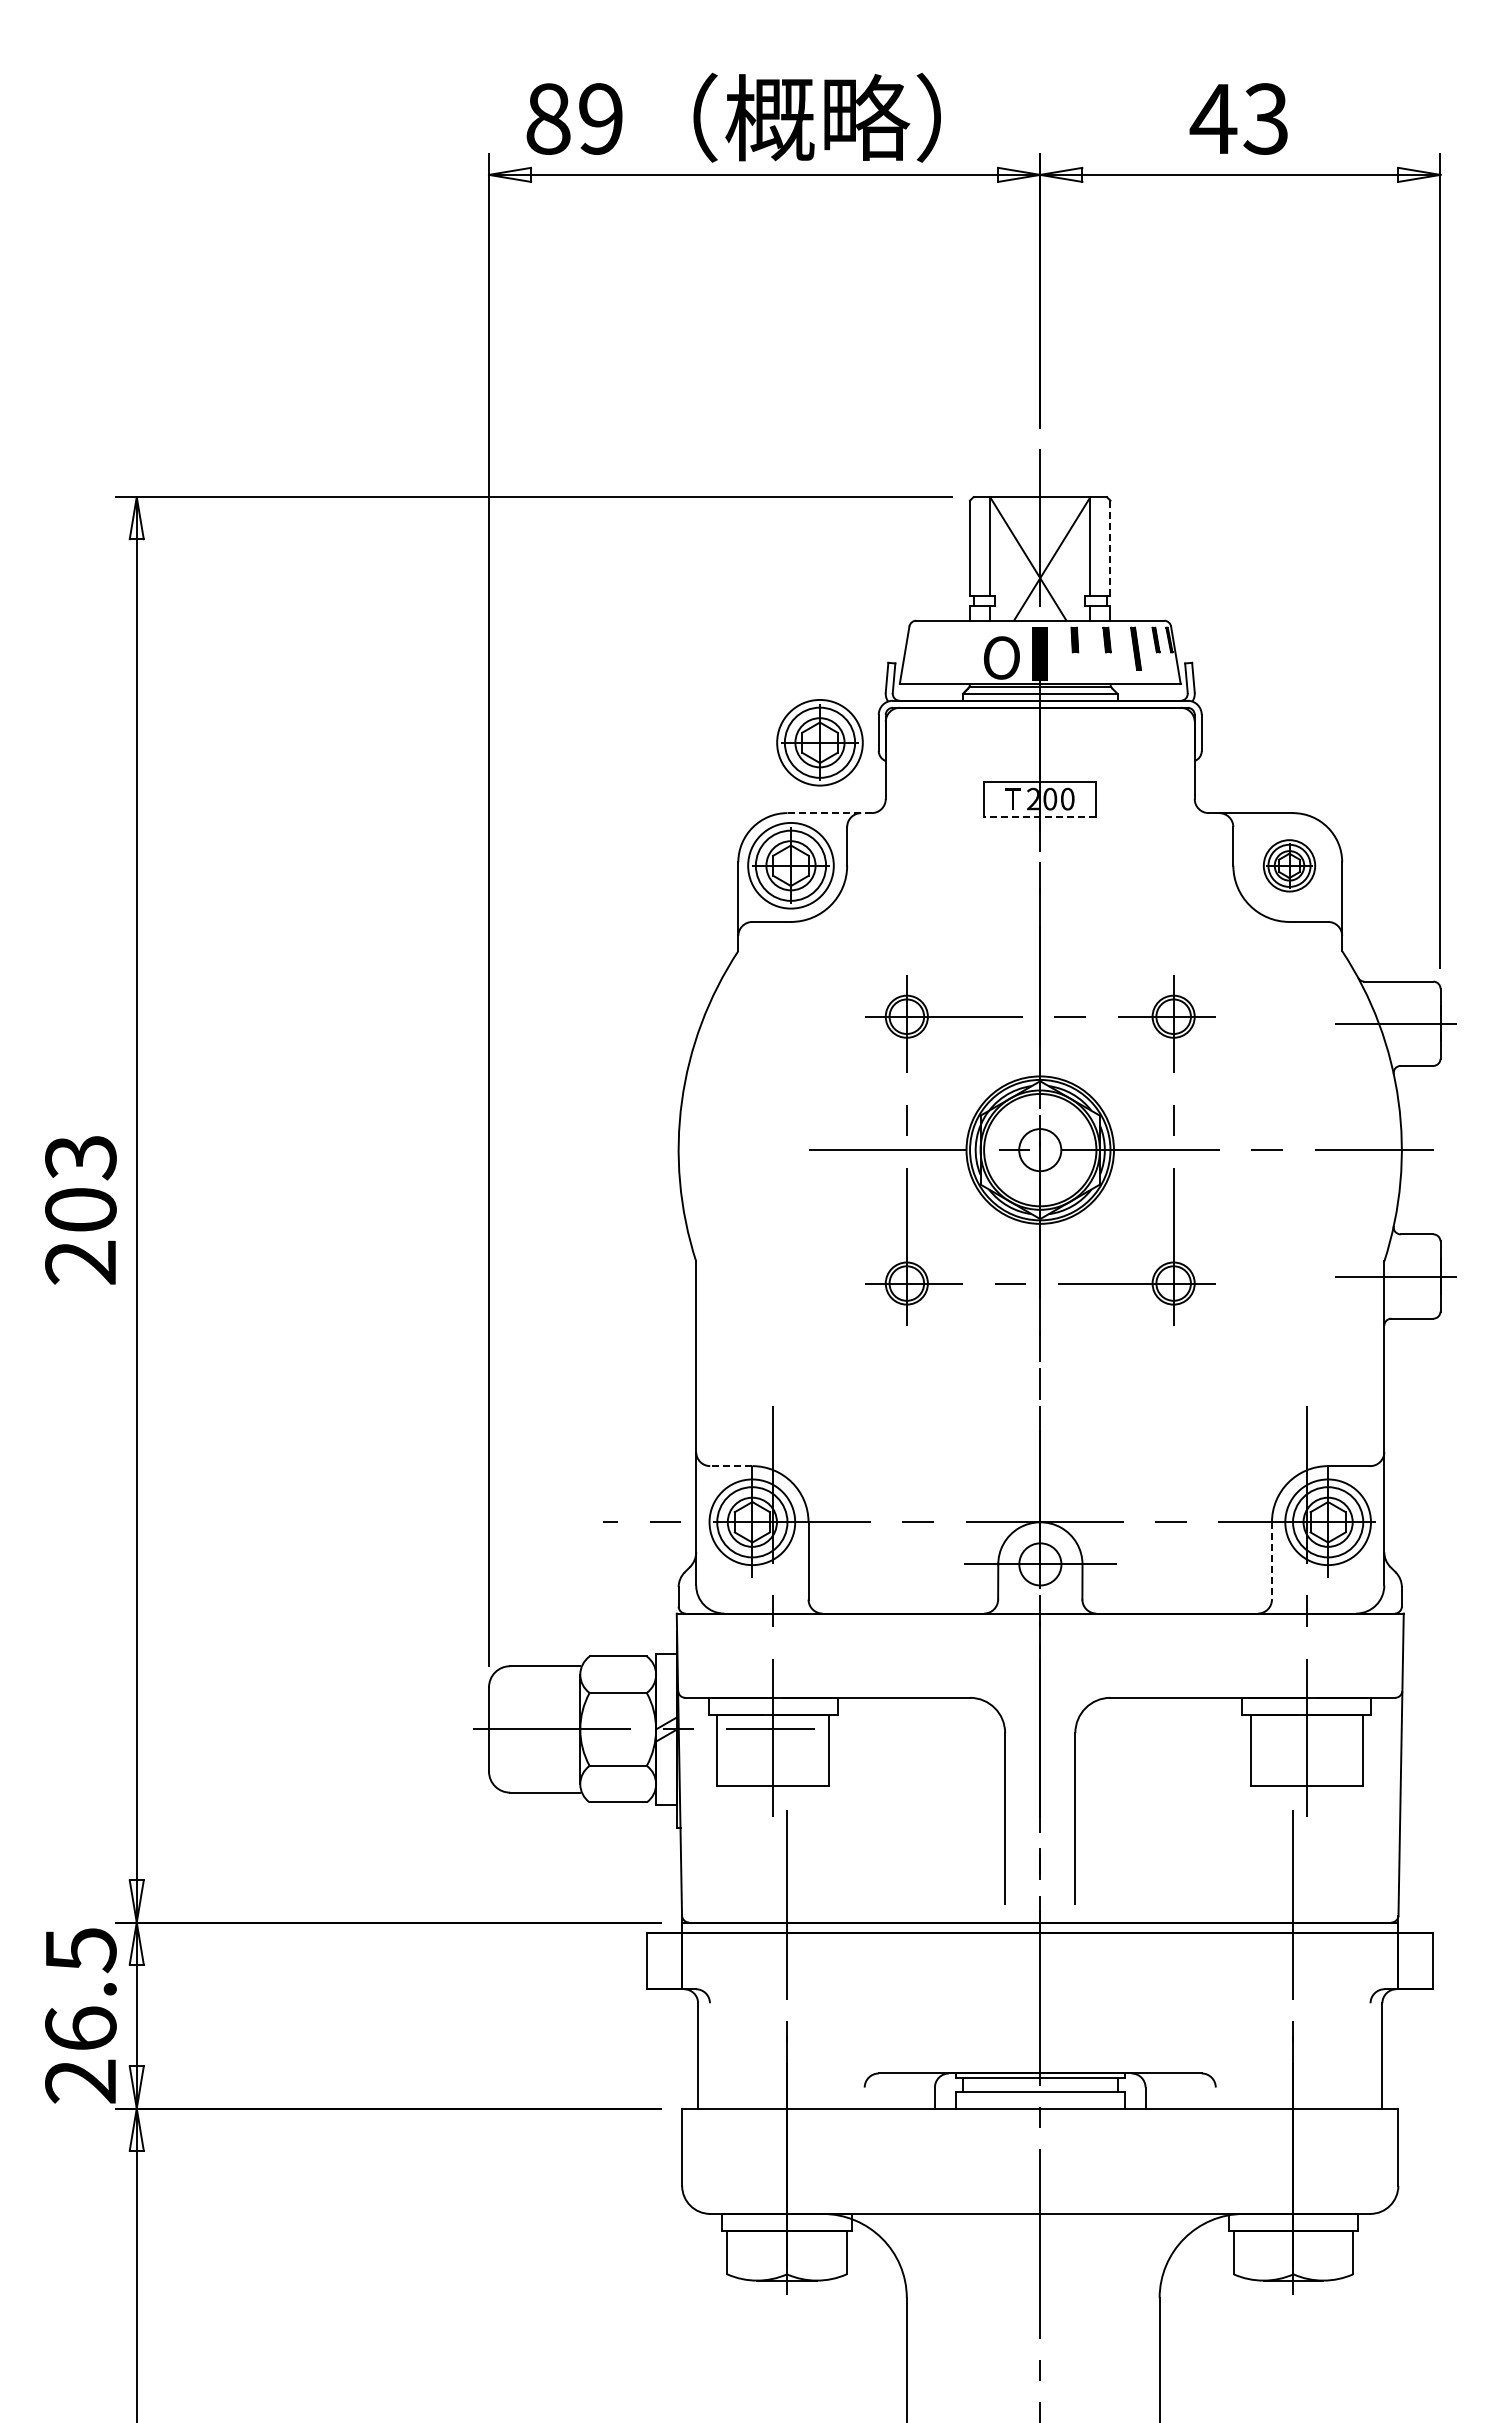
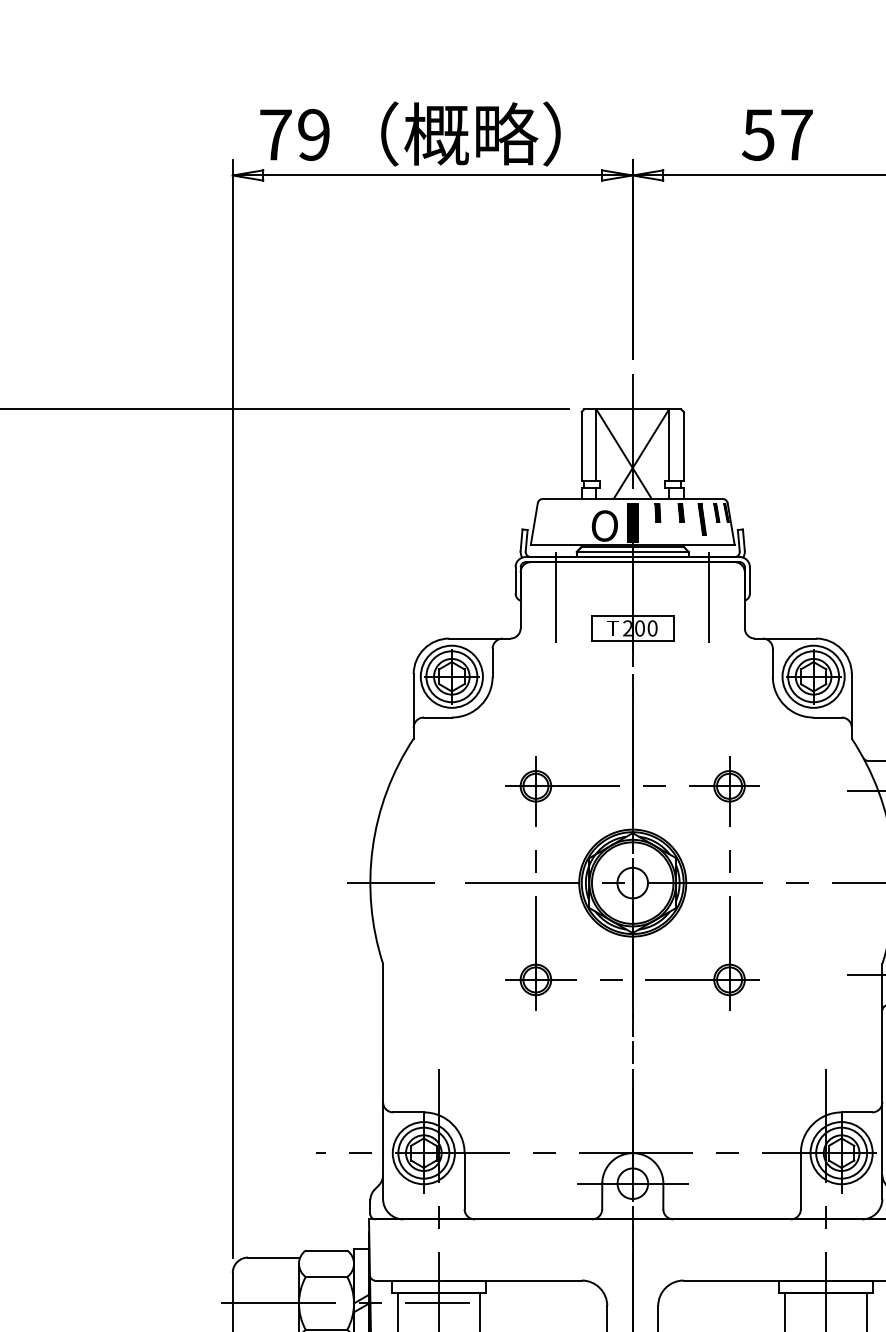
text: (548, 118) -> (275, 134), 89 -> 79
text: (1238, 118) -> (776, 134), 43 -> 57
line: (1110, 548) -> (683, 446), dashed -> solid
part: (819, 742) -> (472, 587), removed
line: (934, 756) -> (556, 597), added
line: (1145, 756) -> (709, 597), added
line: (829, 813) -> (479, 638), dashed -> solid
line: (1039, 816) -> (632, 641), dashed -> solid
part: (1289, 865) -> (813, 676), size x1.67
line: (706, 1150) -> (390, 883), added
line: (730, 1466) -> (407, 1112), dashed -> solid
line: (1271, 1560) -> (800, 1180), dashed -> solid

